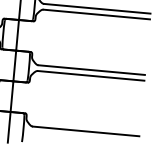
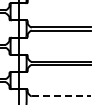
line: (85, 131) -> (61, 96), solid -> dashed

